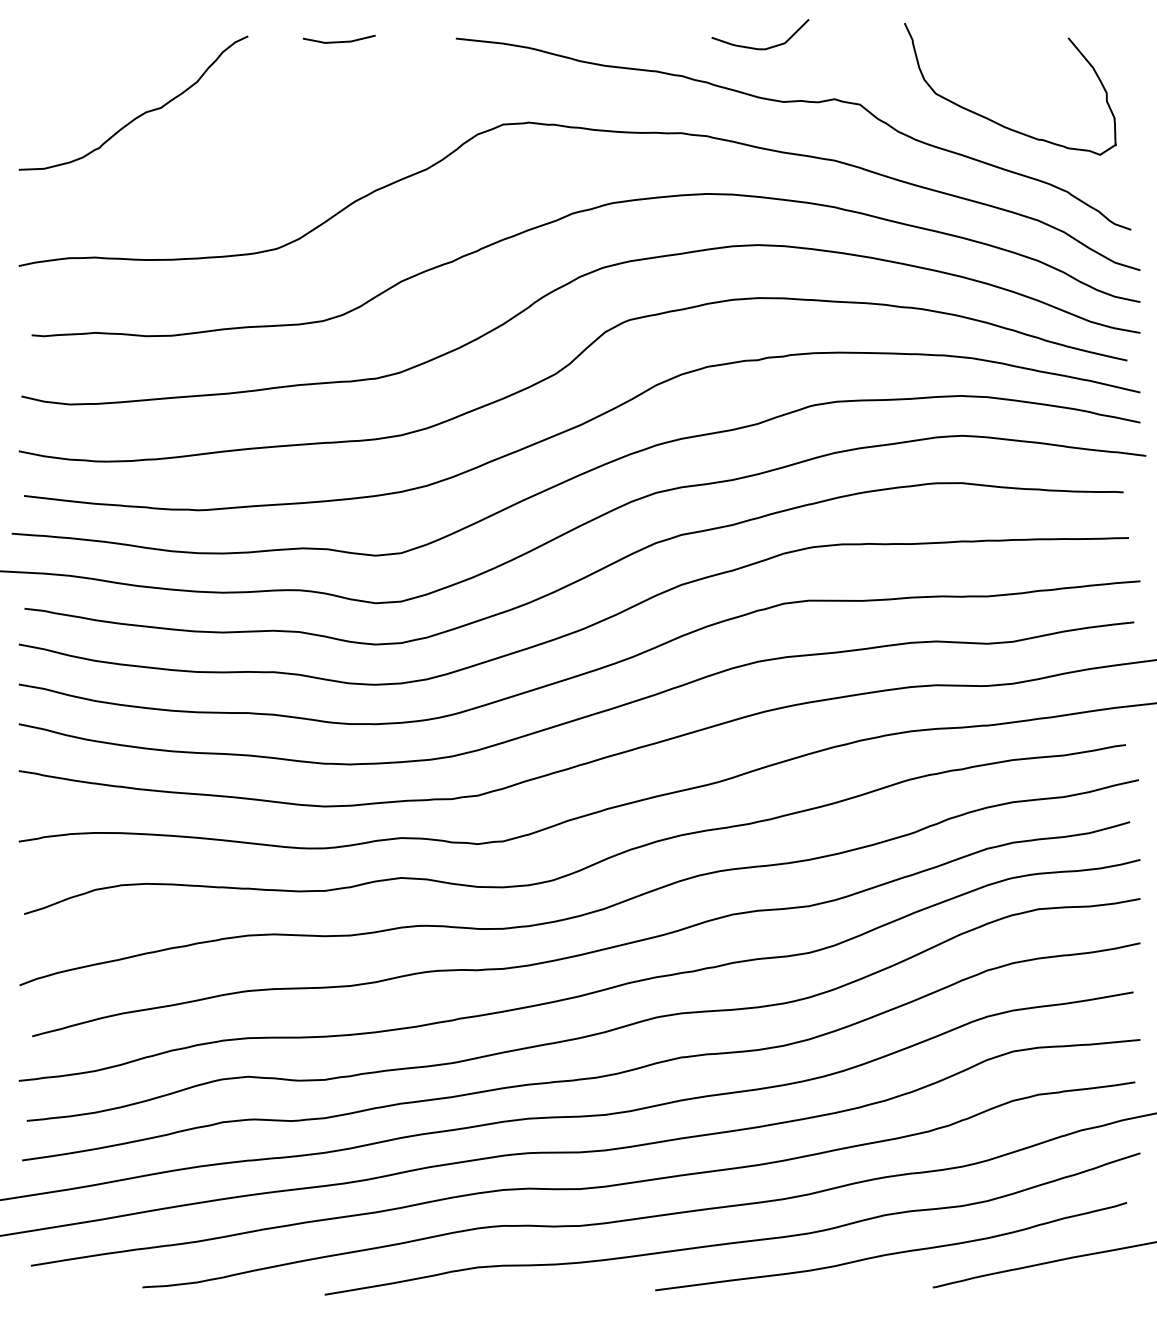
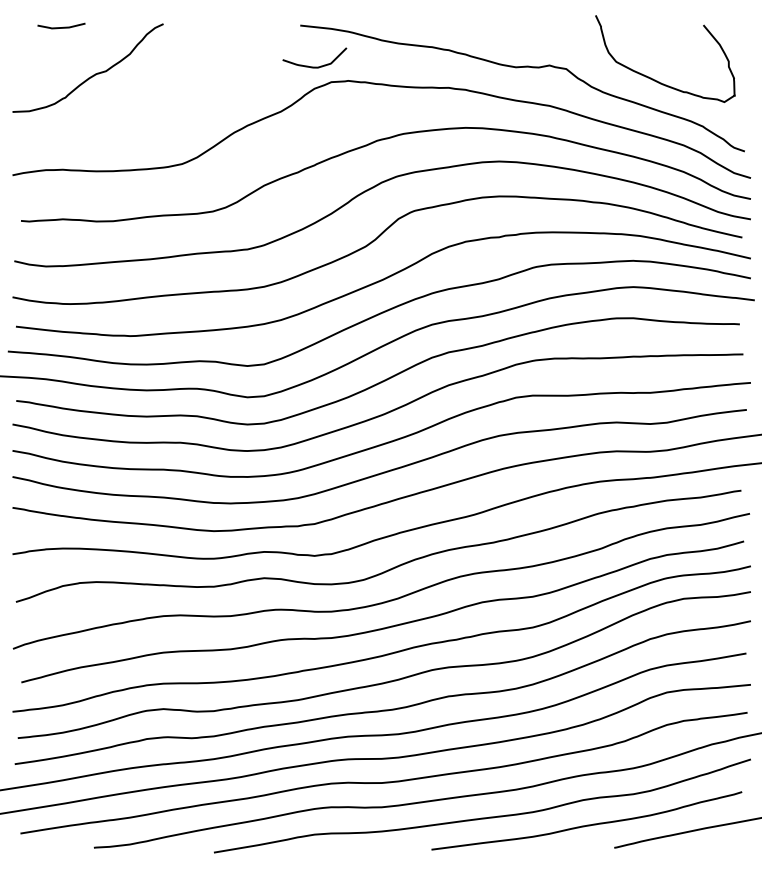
line: (339, 41) -> (61, 27), moved
curve: (760, 47) -> (314, 66), moved

